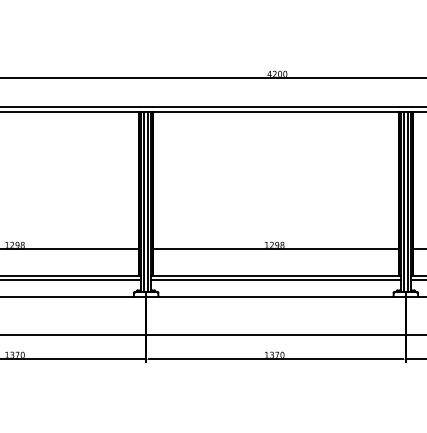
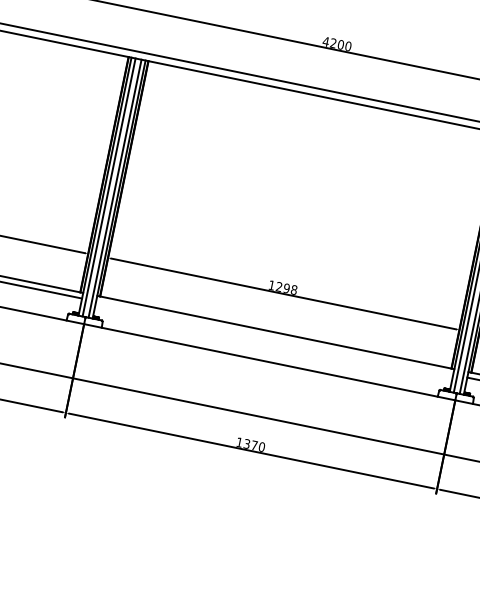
line: (275, 280) -> (273, 338), removed

